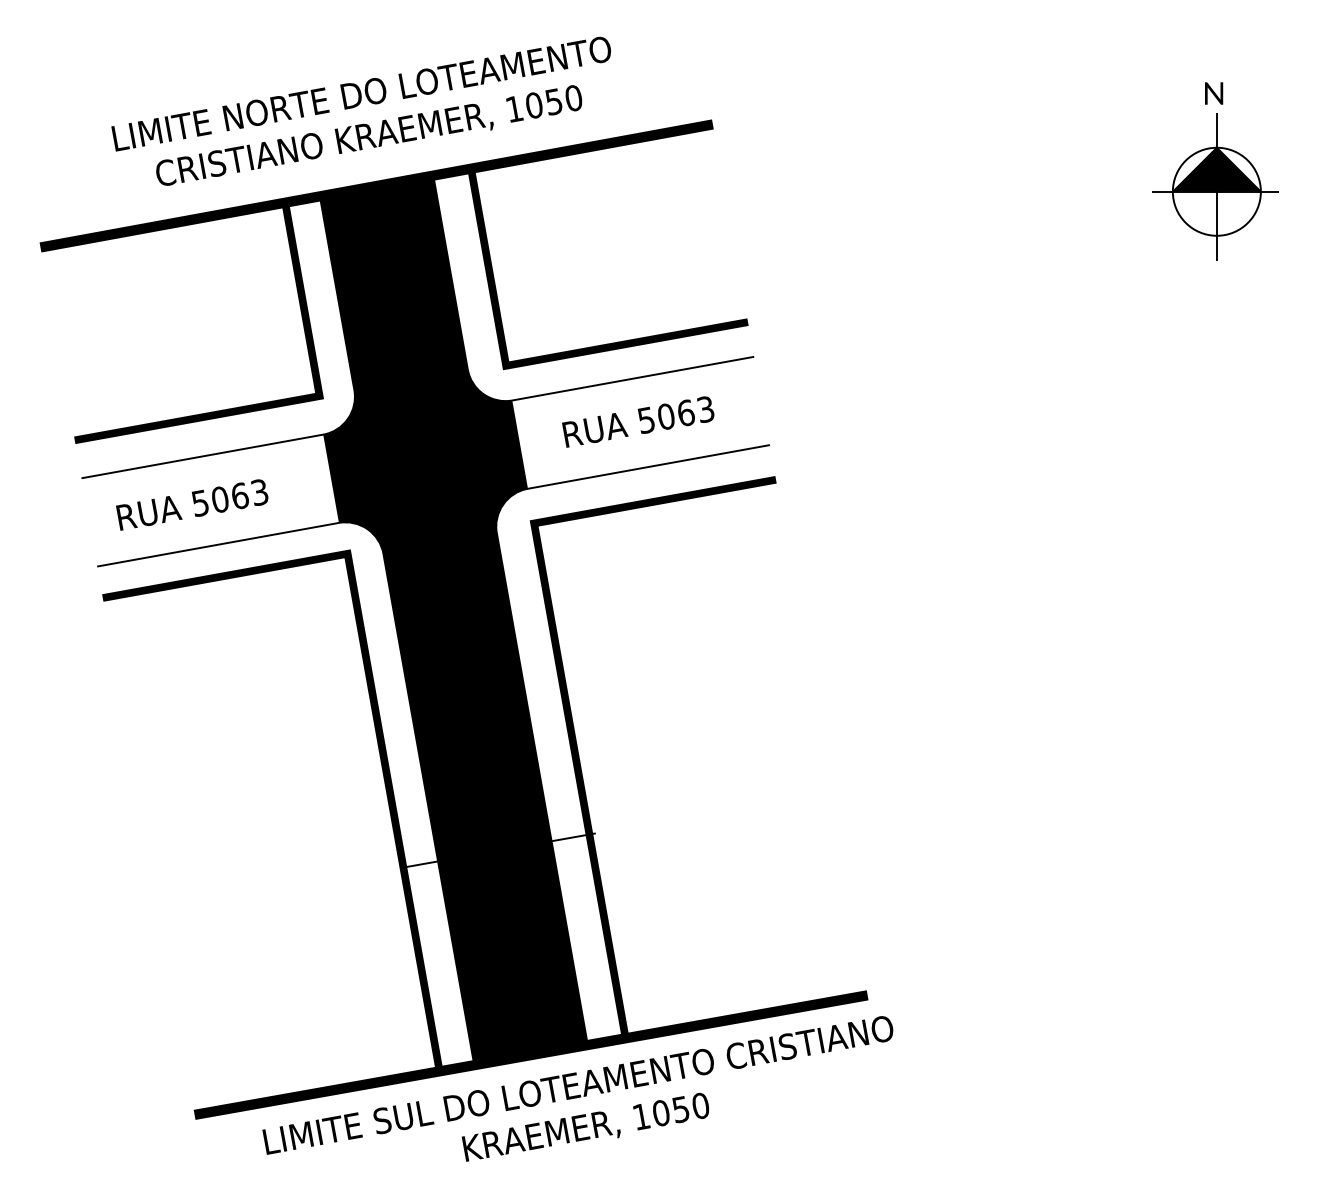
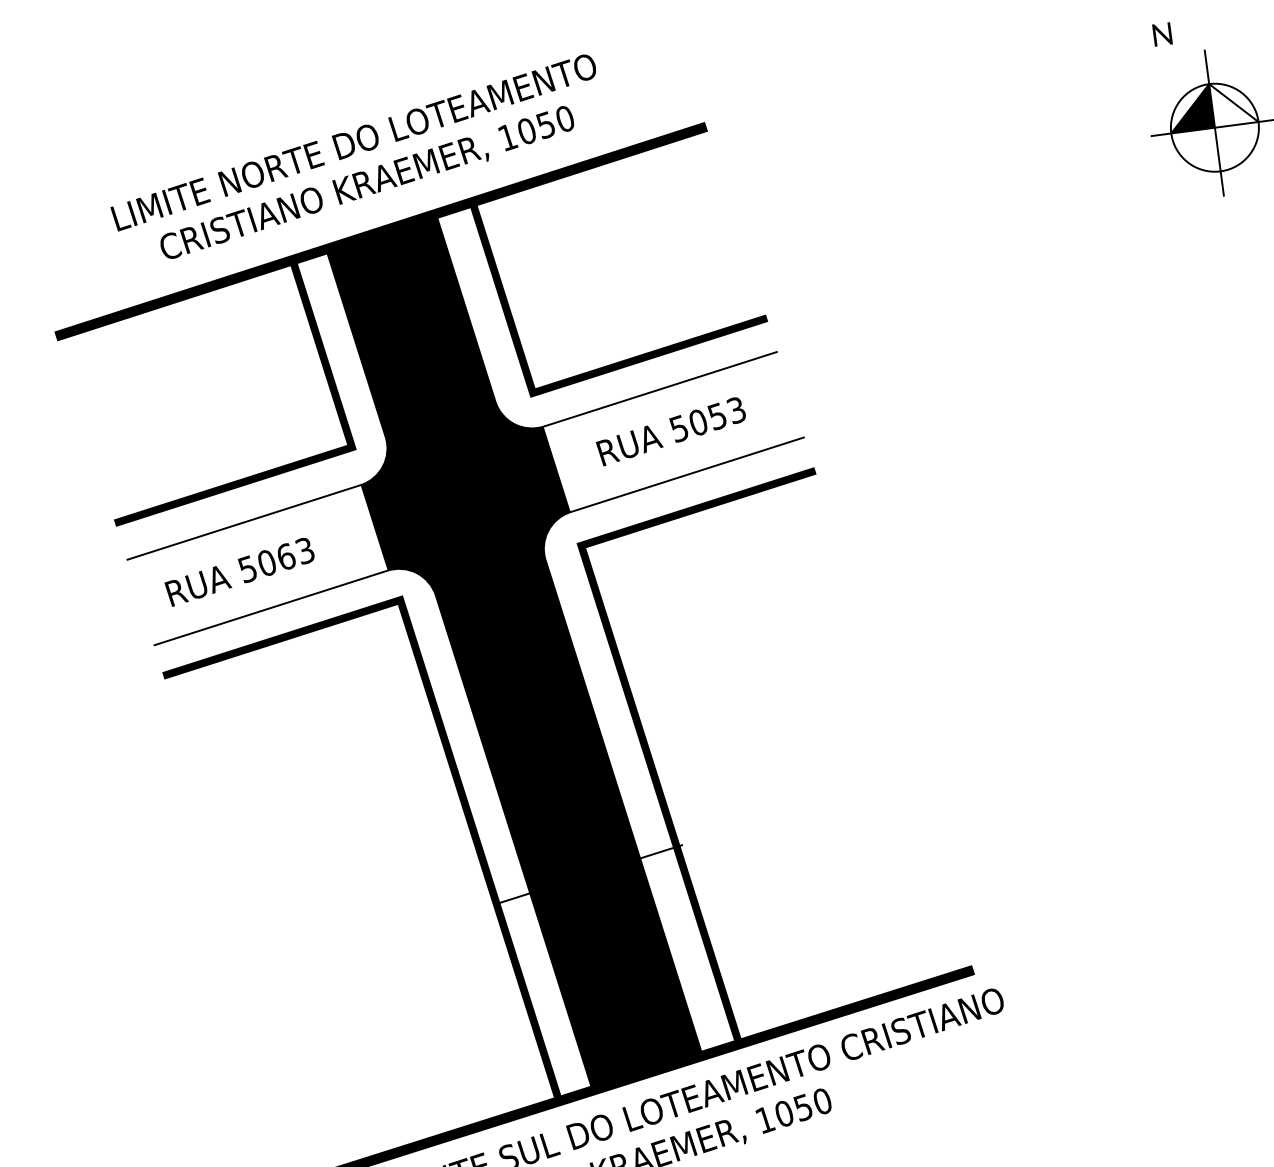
text: (1214, 93) -> (1162, 34), moved
fill: (1238, 169) -> (1233, 102), removed
text: (685, 412) -> (716, 415), 5063 -> 5053

